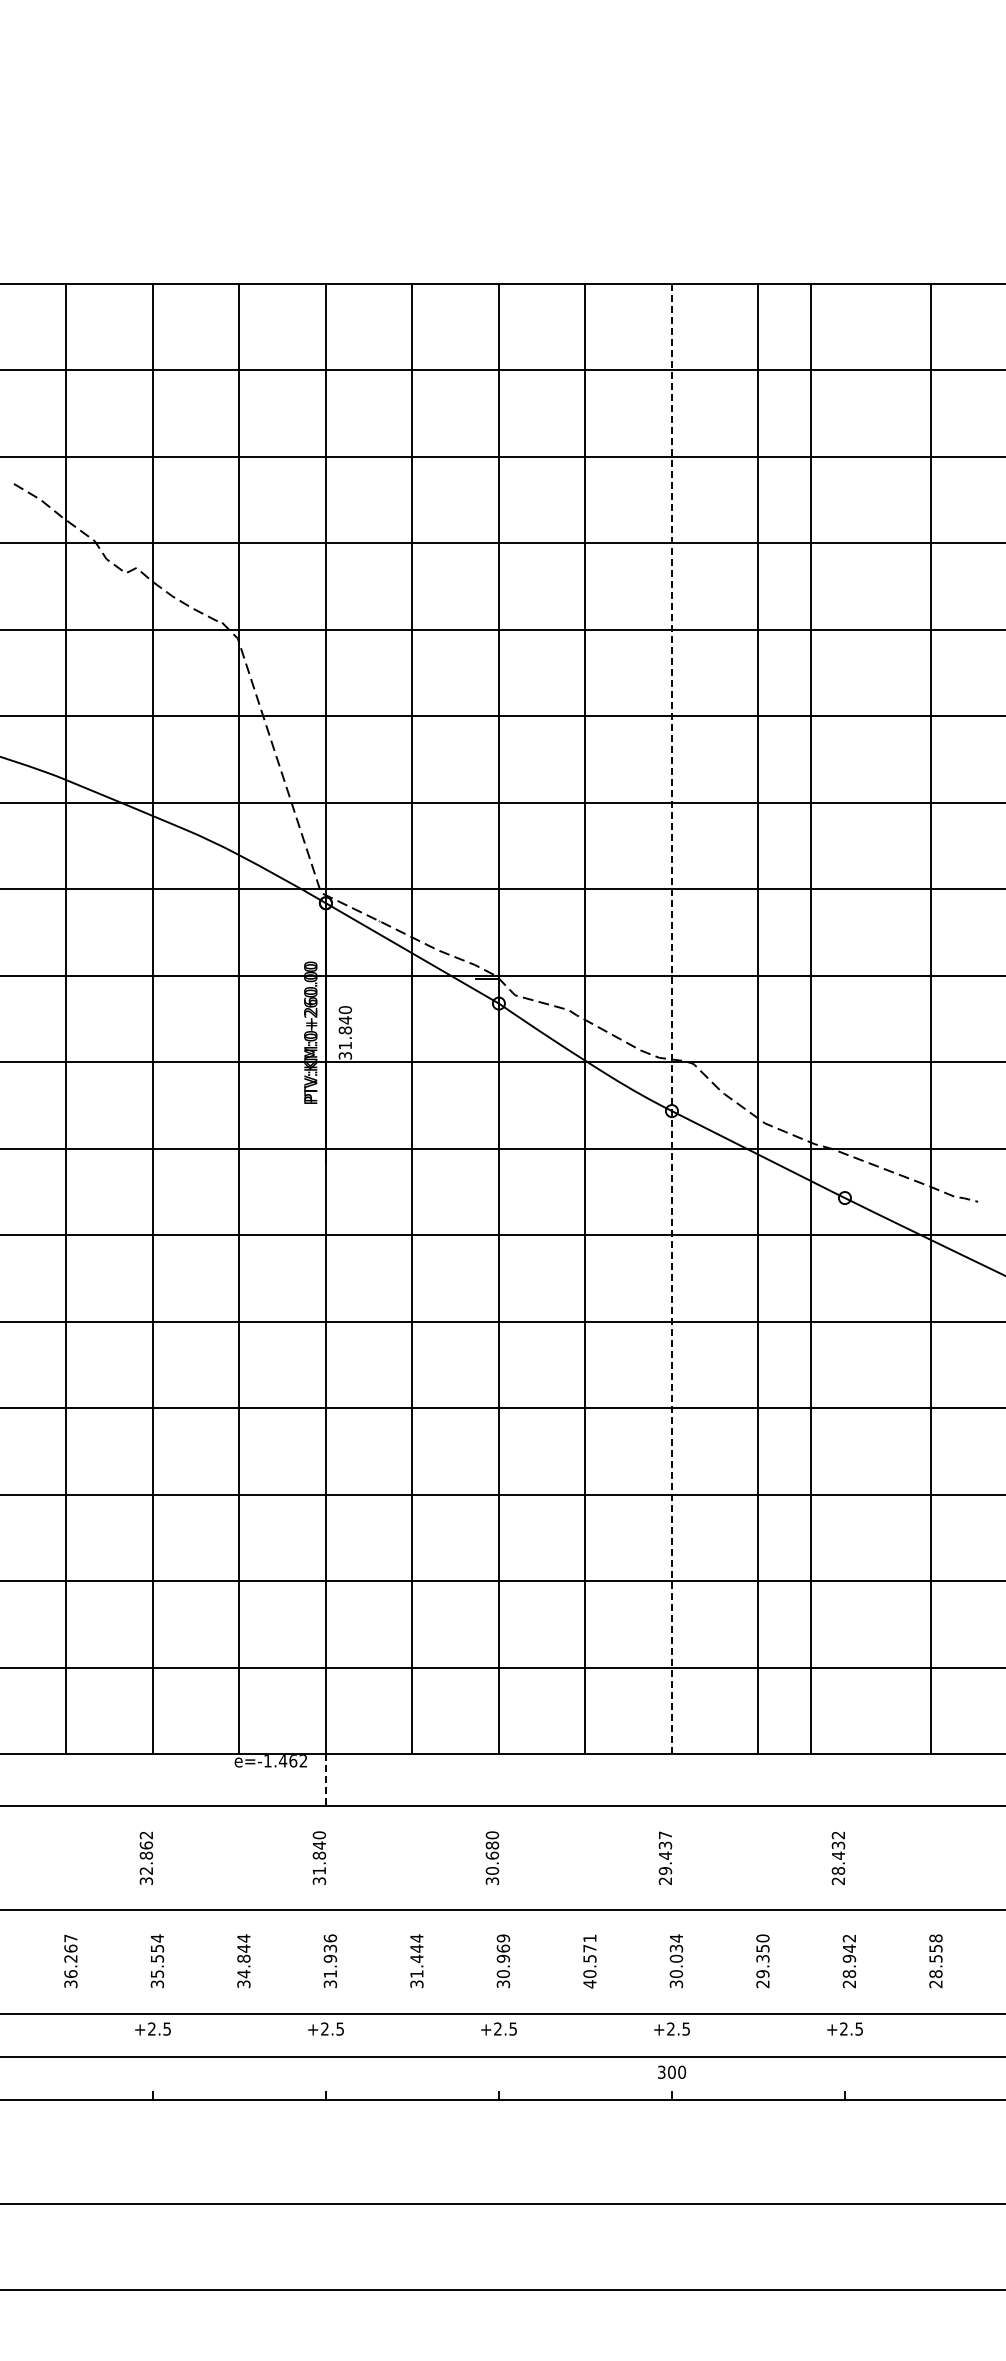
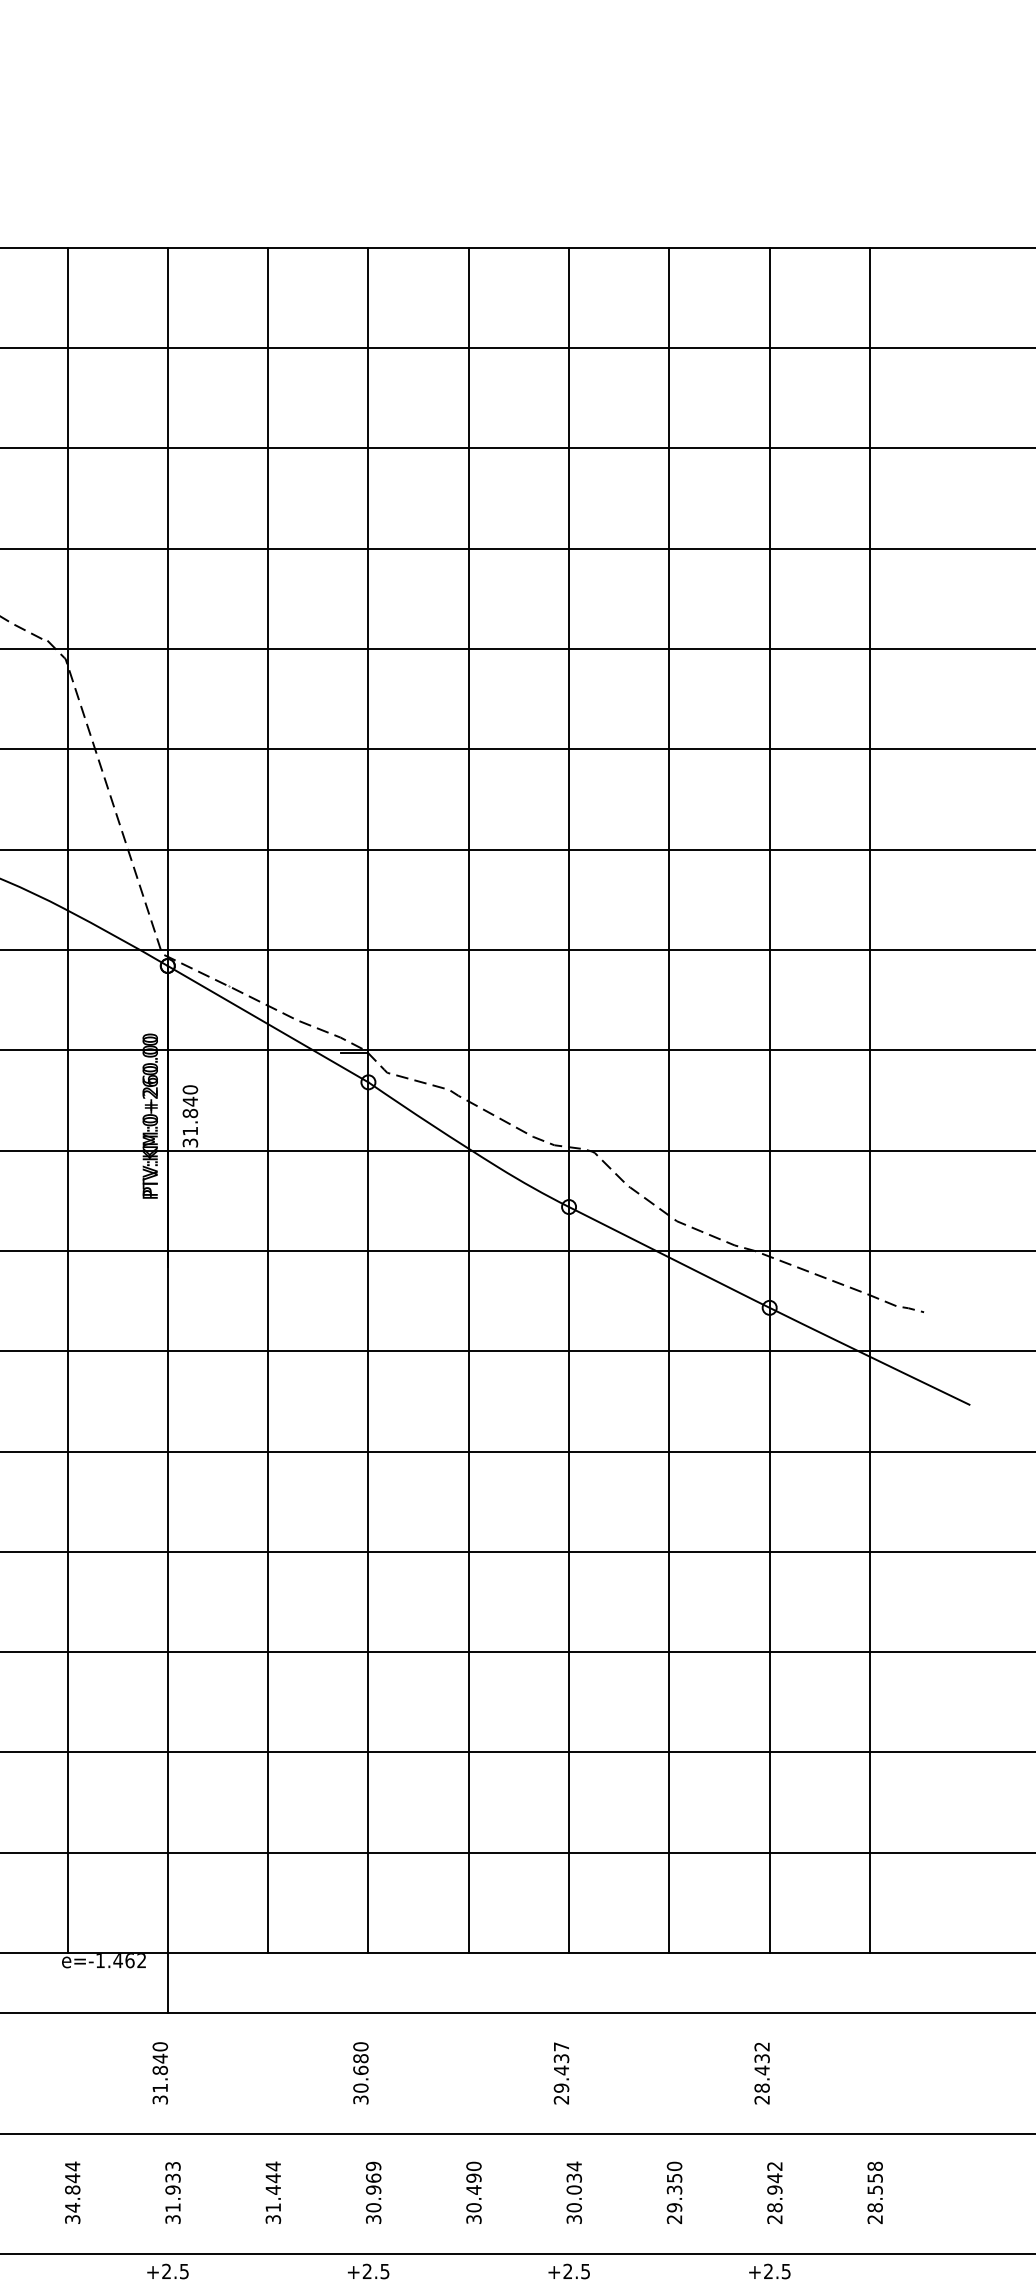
line: (671, 1018) -> (568, 1099), dashed -> solid
line: (810, 1018) -> (769, 1099), moved
line: (325, 1780) -> (167, 1983), dashed -> solid
text: (330, 1938) -> (173, 2166), 31.936 -> 31.933
text: (589, 1961) -> (473, 2193), 40.571 -> 30.490

